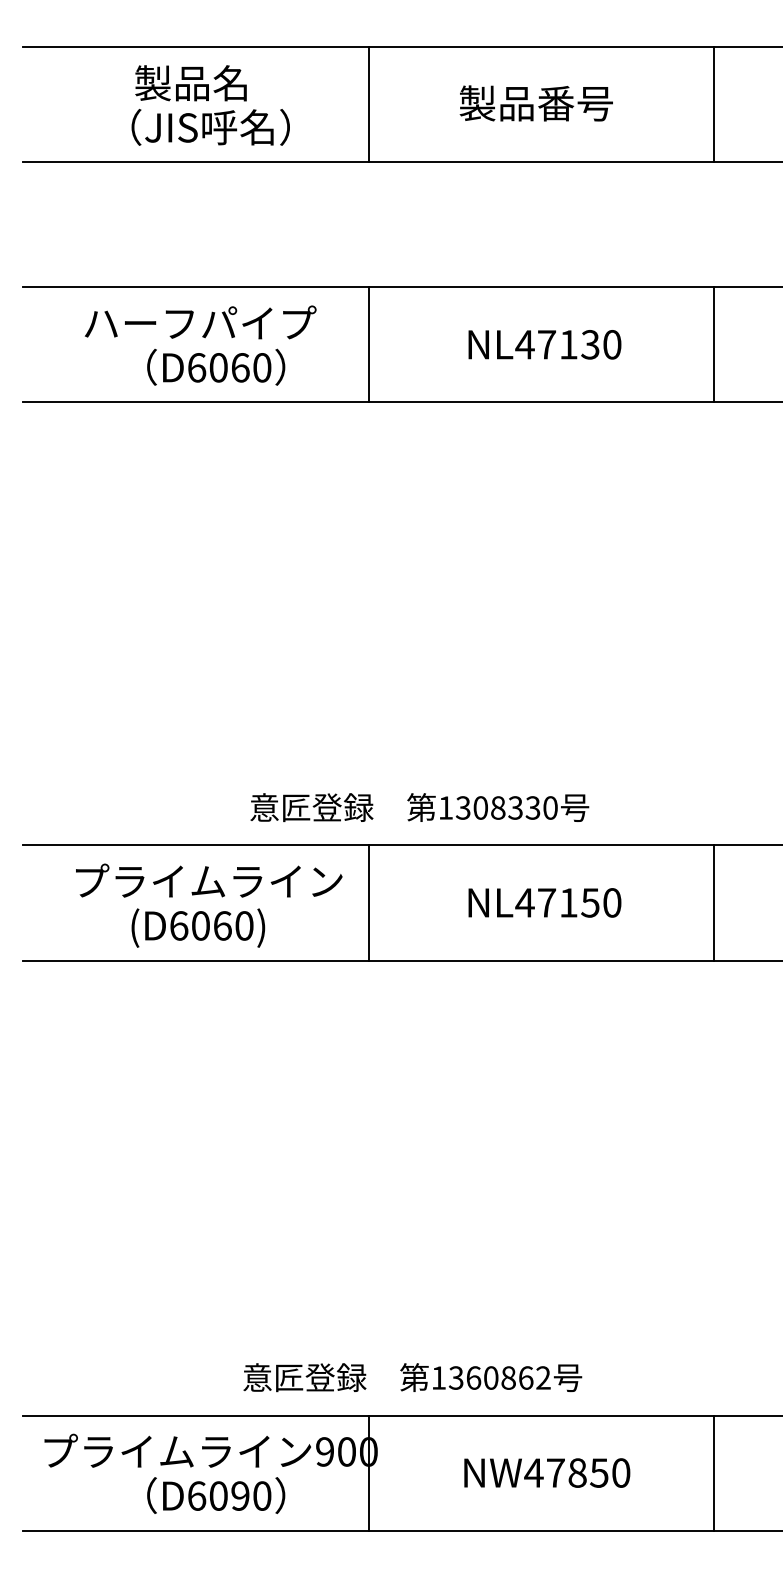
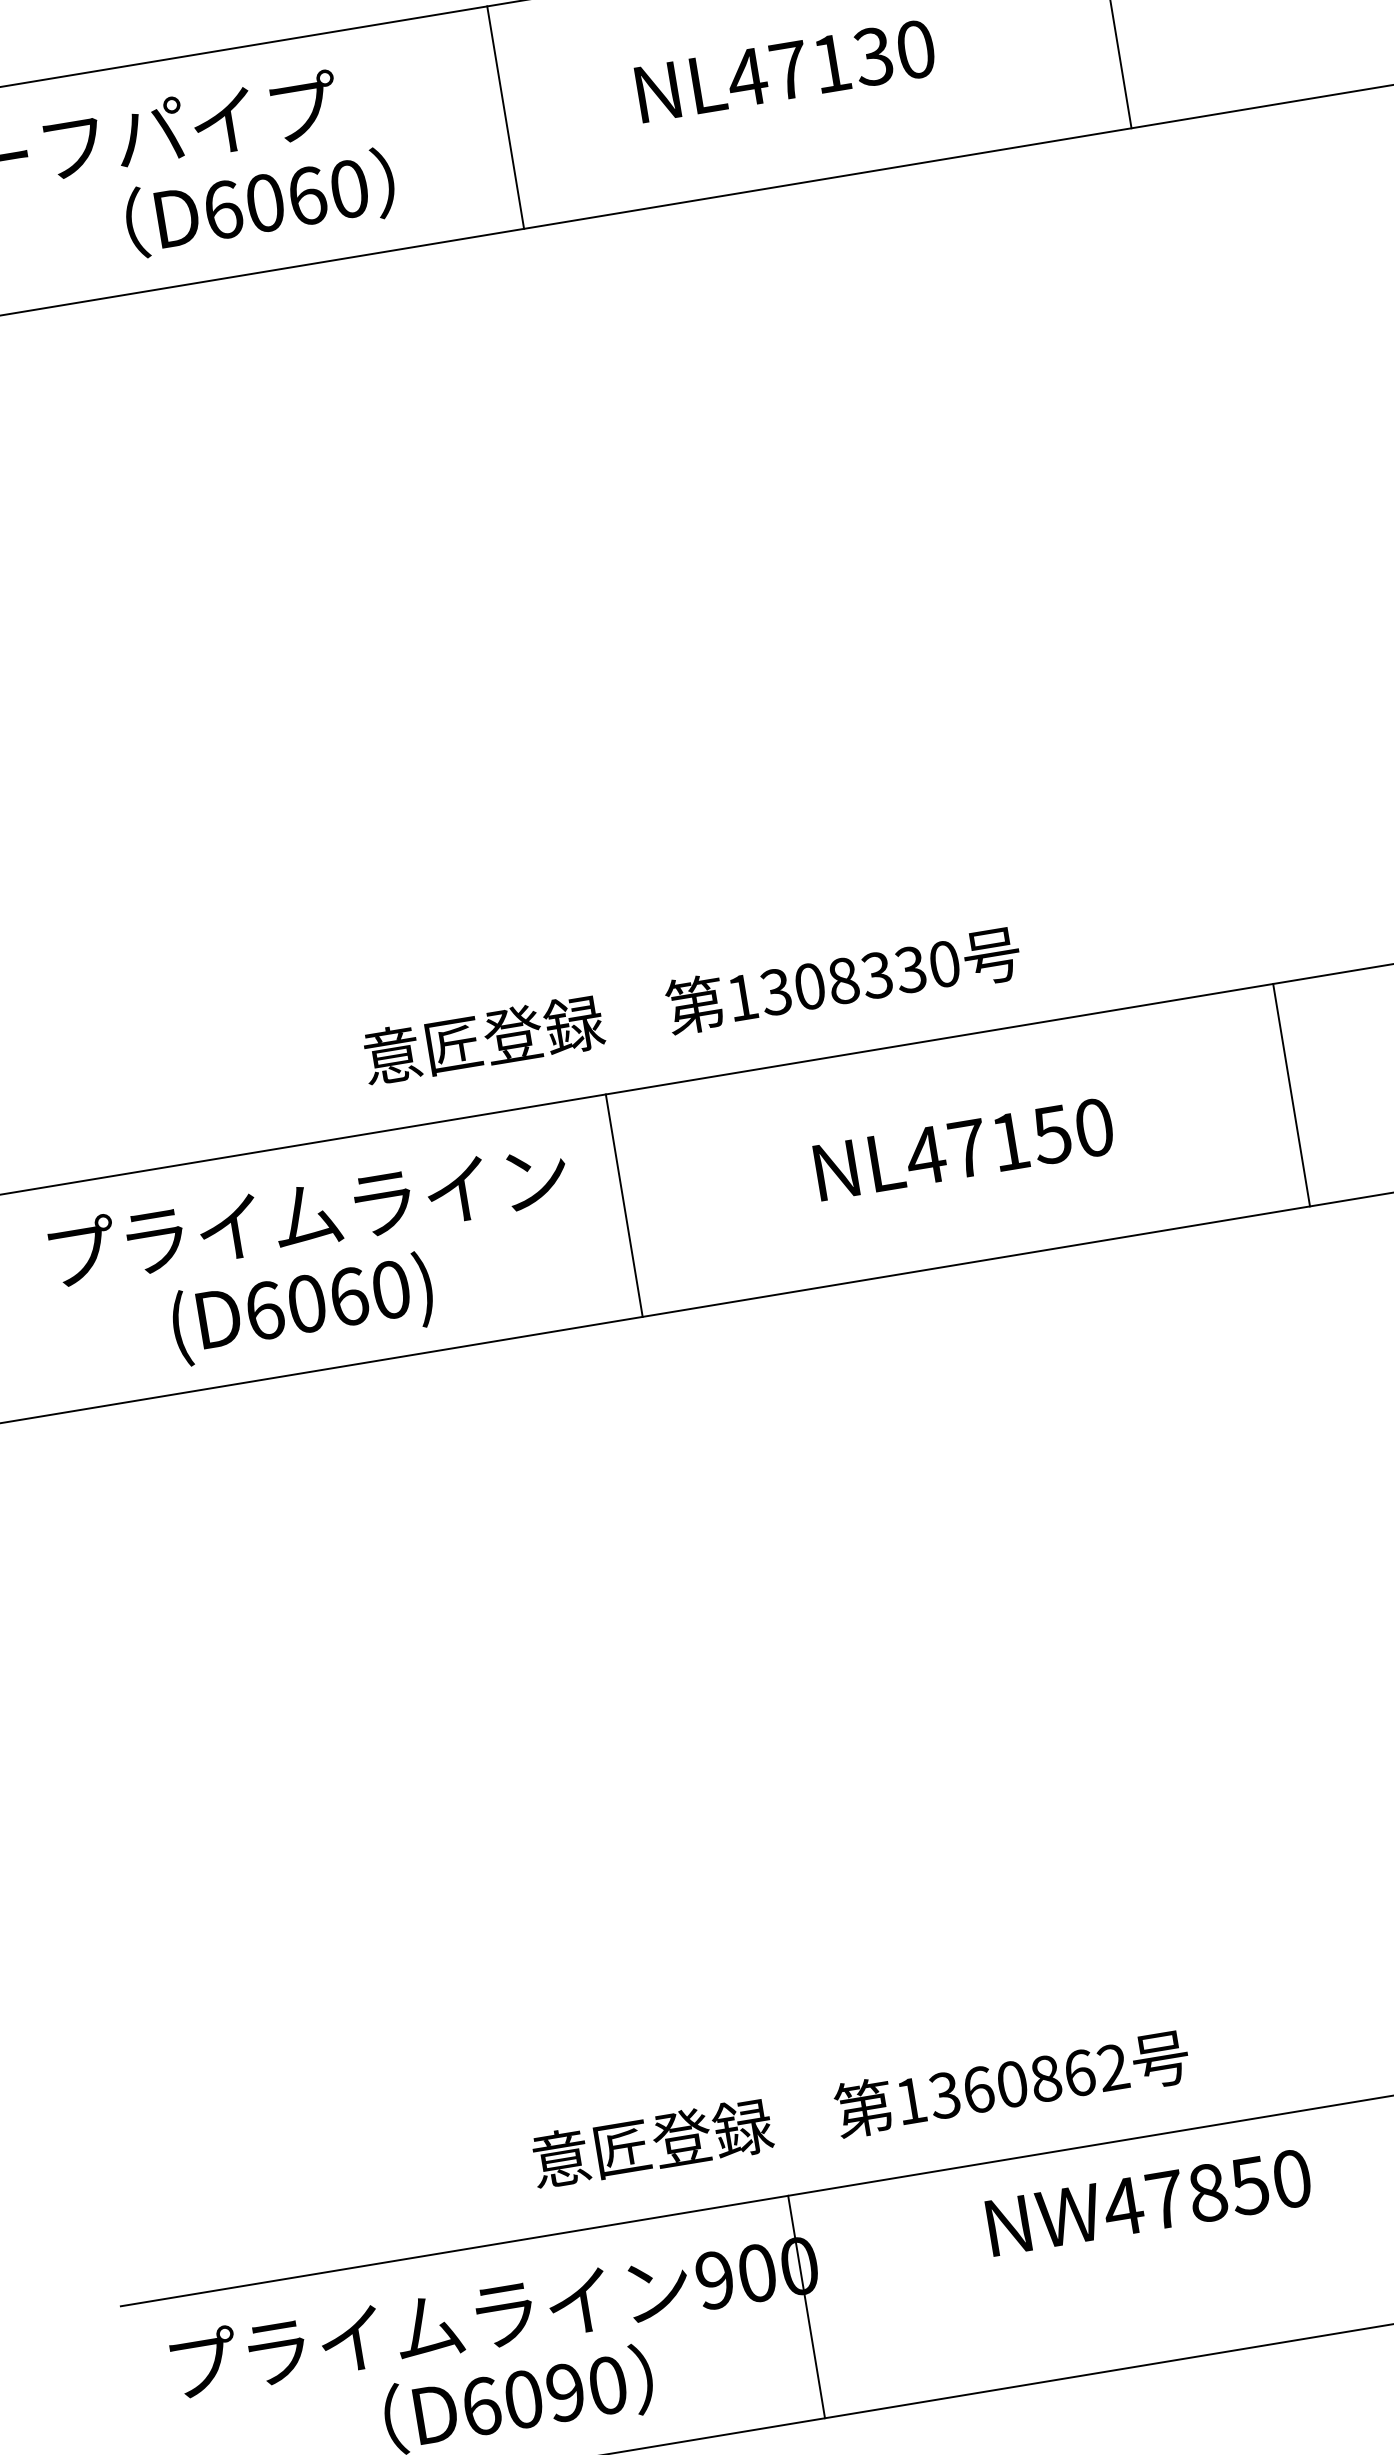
line: (368, 344) -> (504, 117), moved
text: (216, 366) -> (260, 201), moved
text: (547, 1472) -> (1149, 2201), moved

